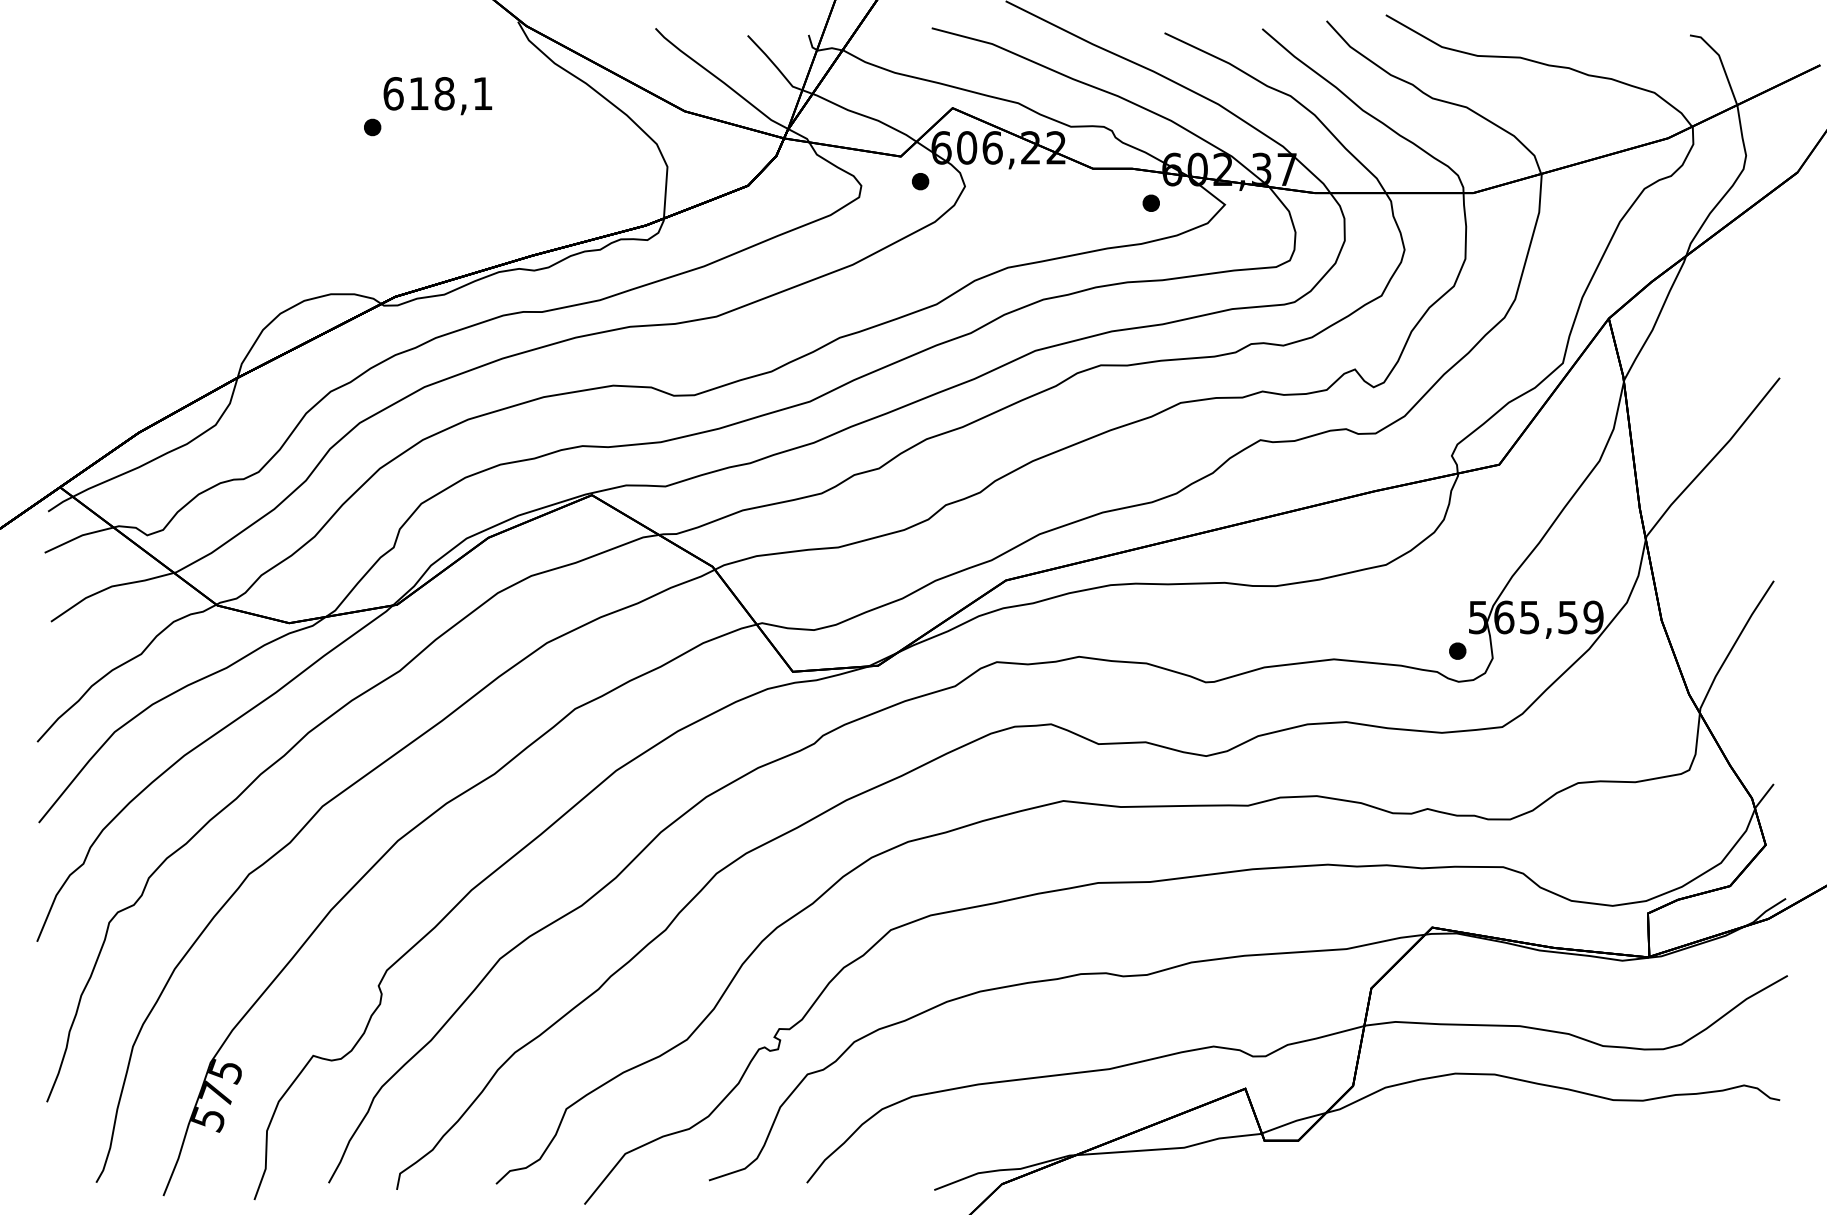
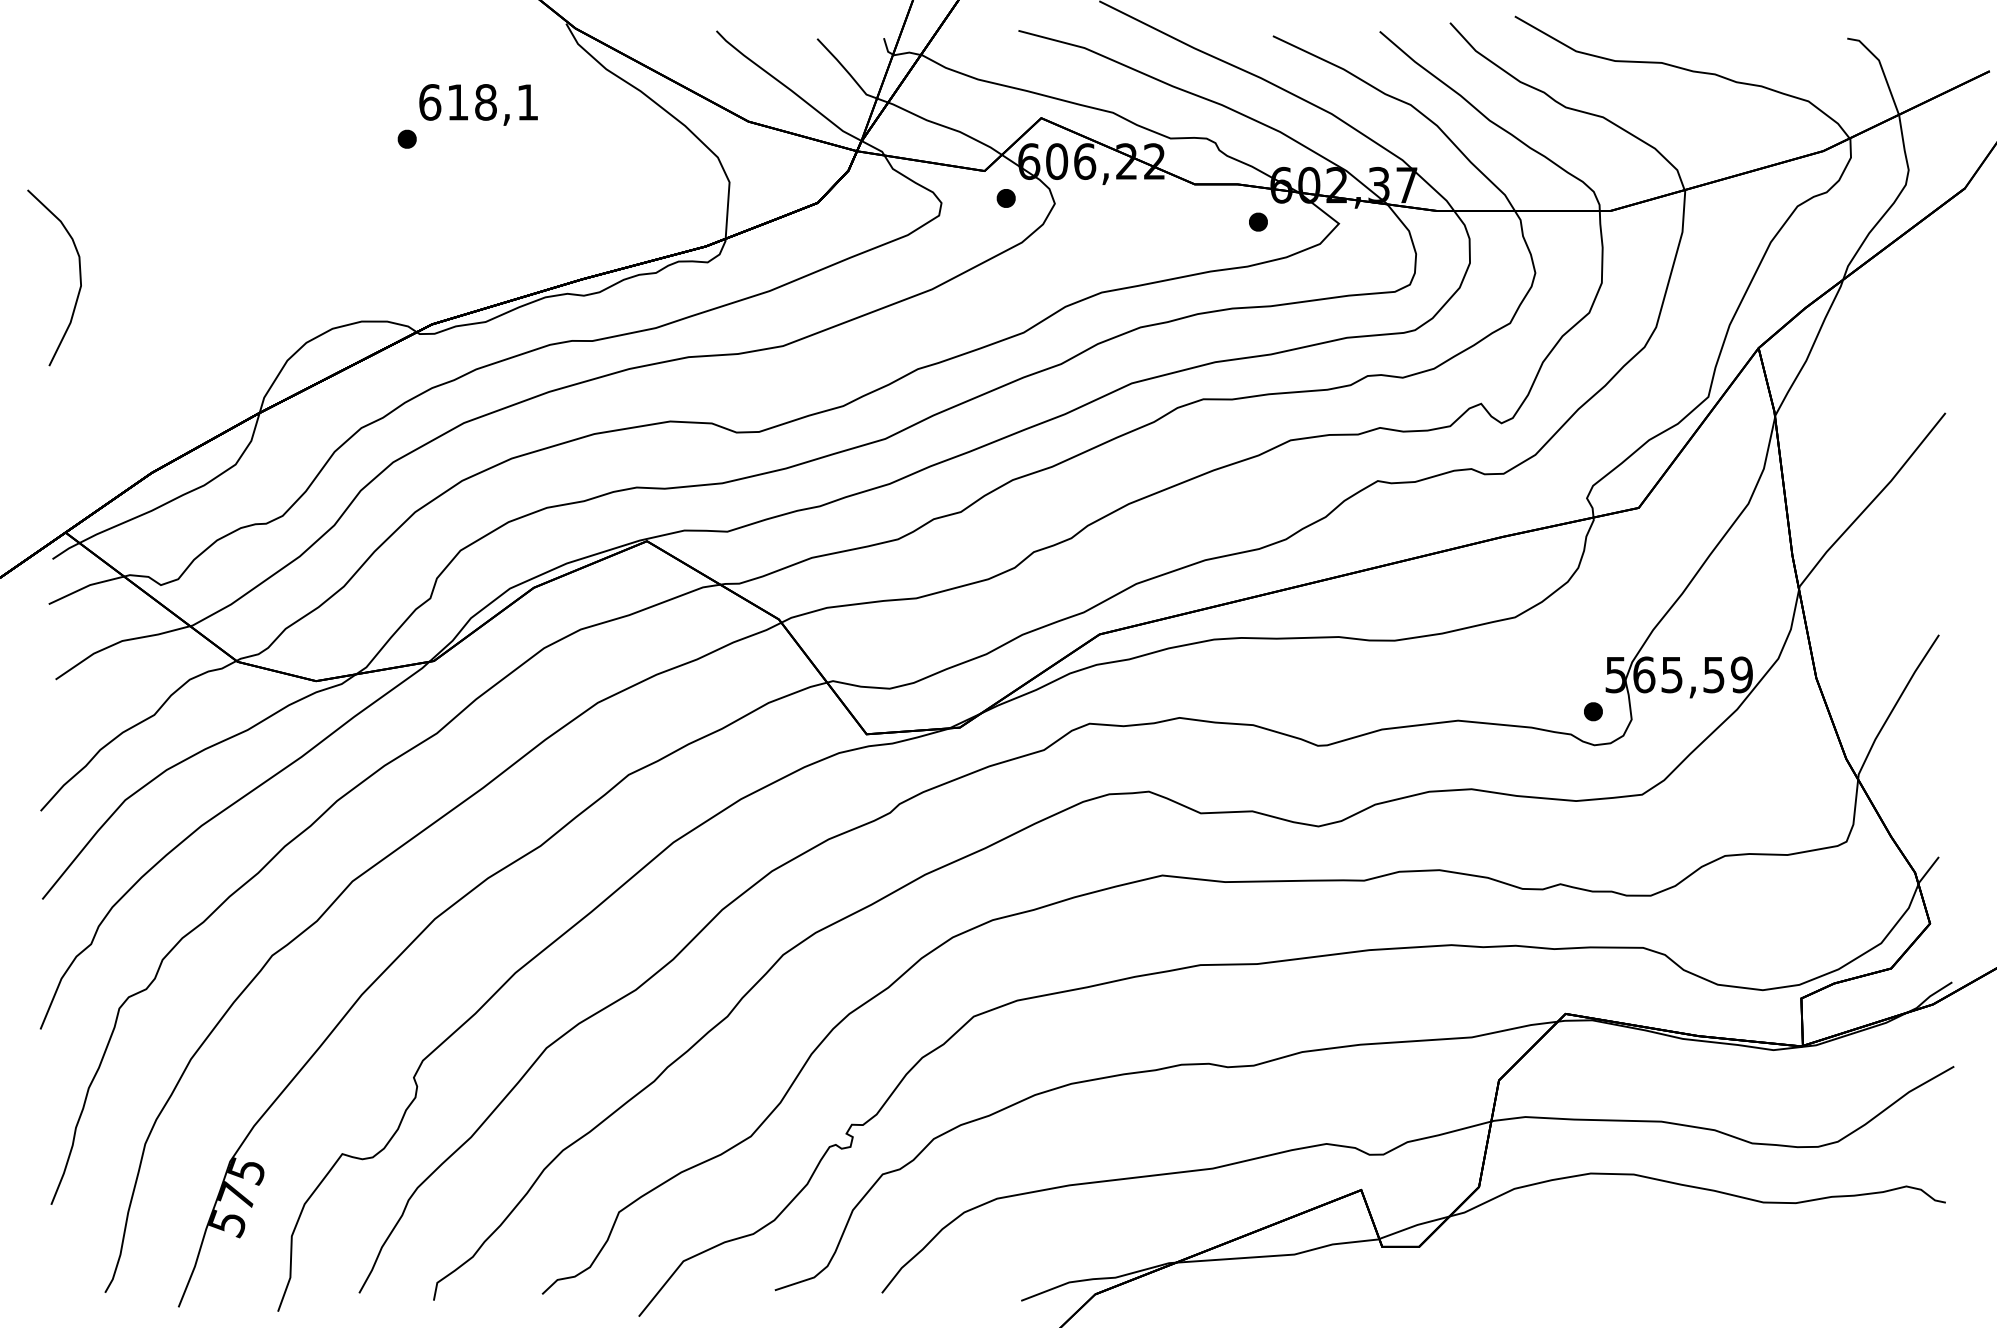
curve: (72, 253) -> (79, 277), added

